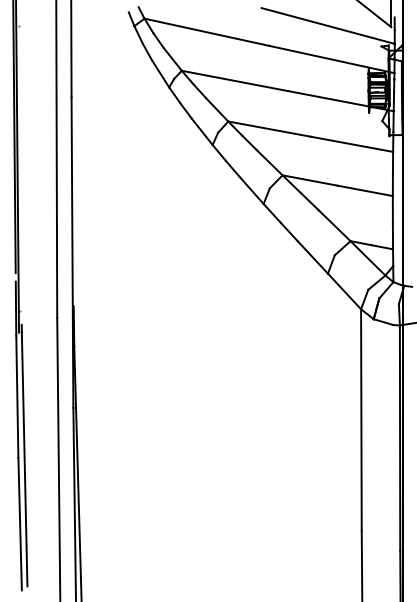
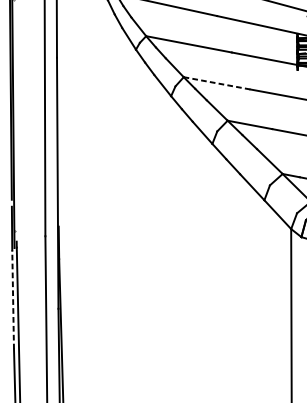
line: (269, 129) -> (217, 83), solid -> dashed
line: (17, 396) -> (13, 299), solid -> dashed

